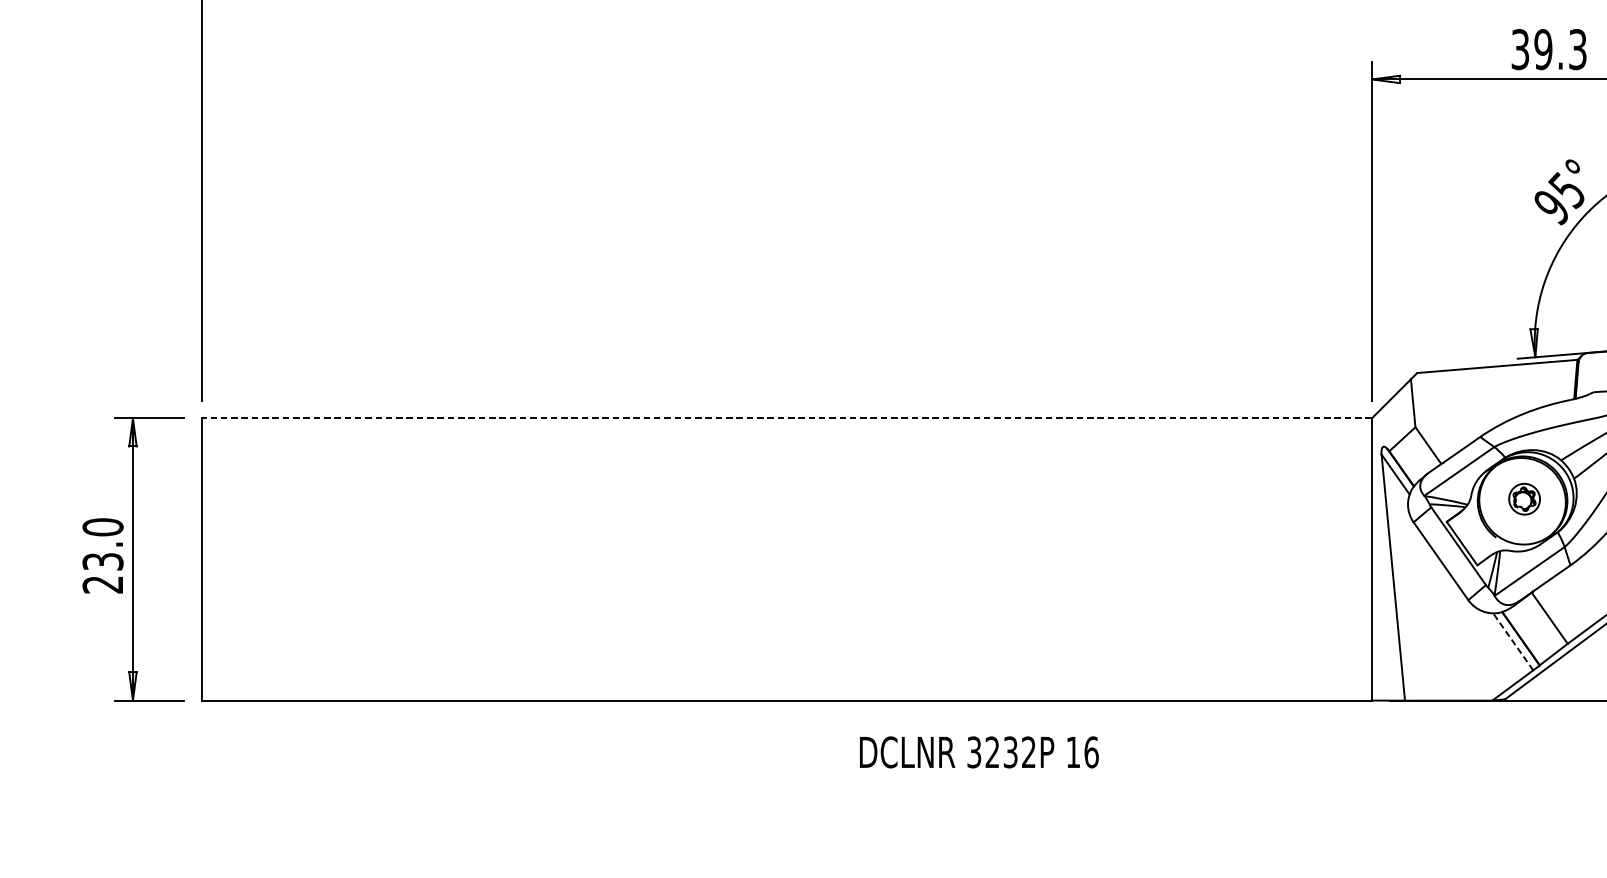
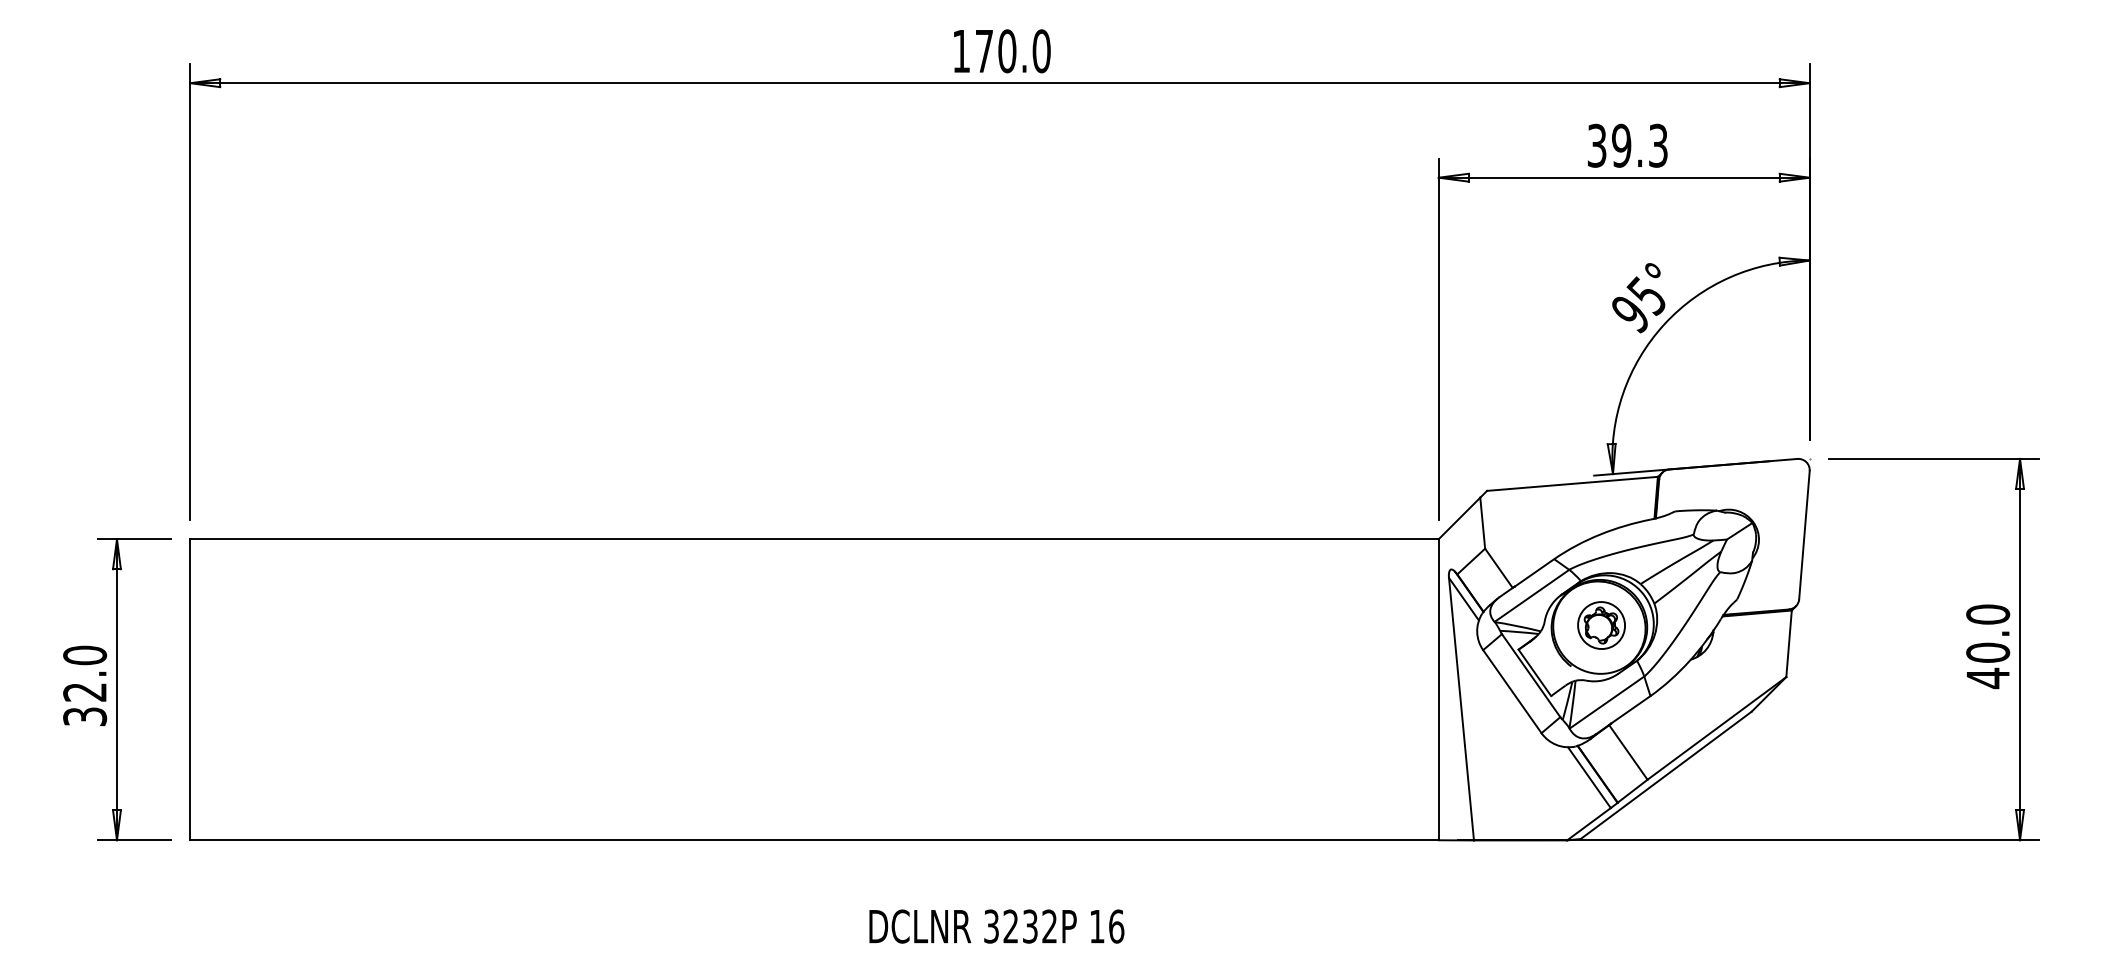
line: (785, 418) -> (813, 539), dashed -> solid
part: (1524, 499) -> (1601, 625), size x1.43
text: (103, 573) -> (85, 704), 23.0 -> 32.0
line: (1513, 641) -> (1589, 777), dashed -> solid
text: (978, 752) -> (996, 926), moved

